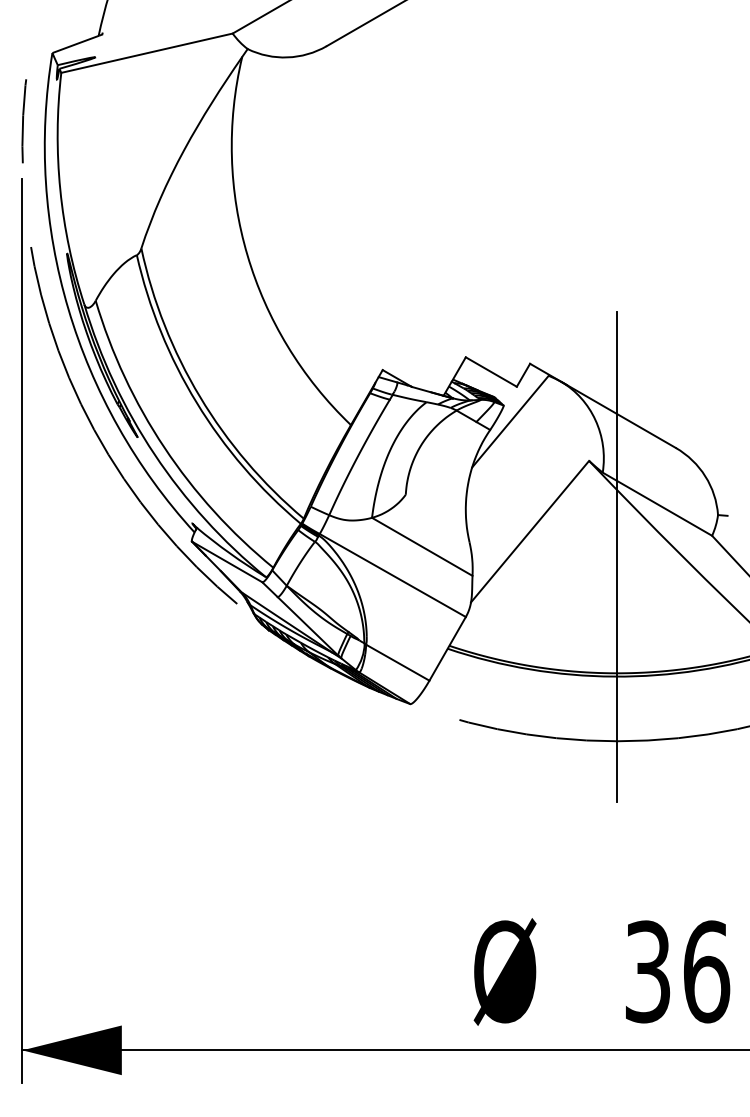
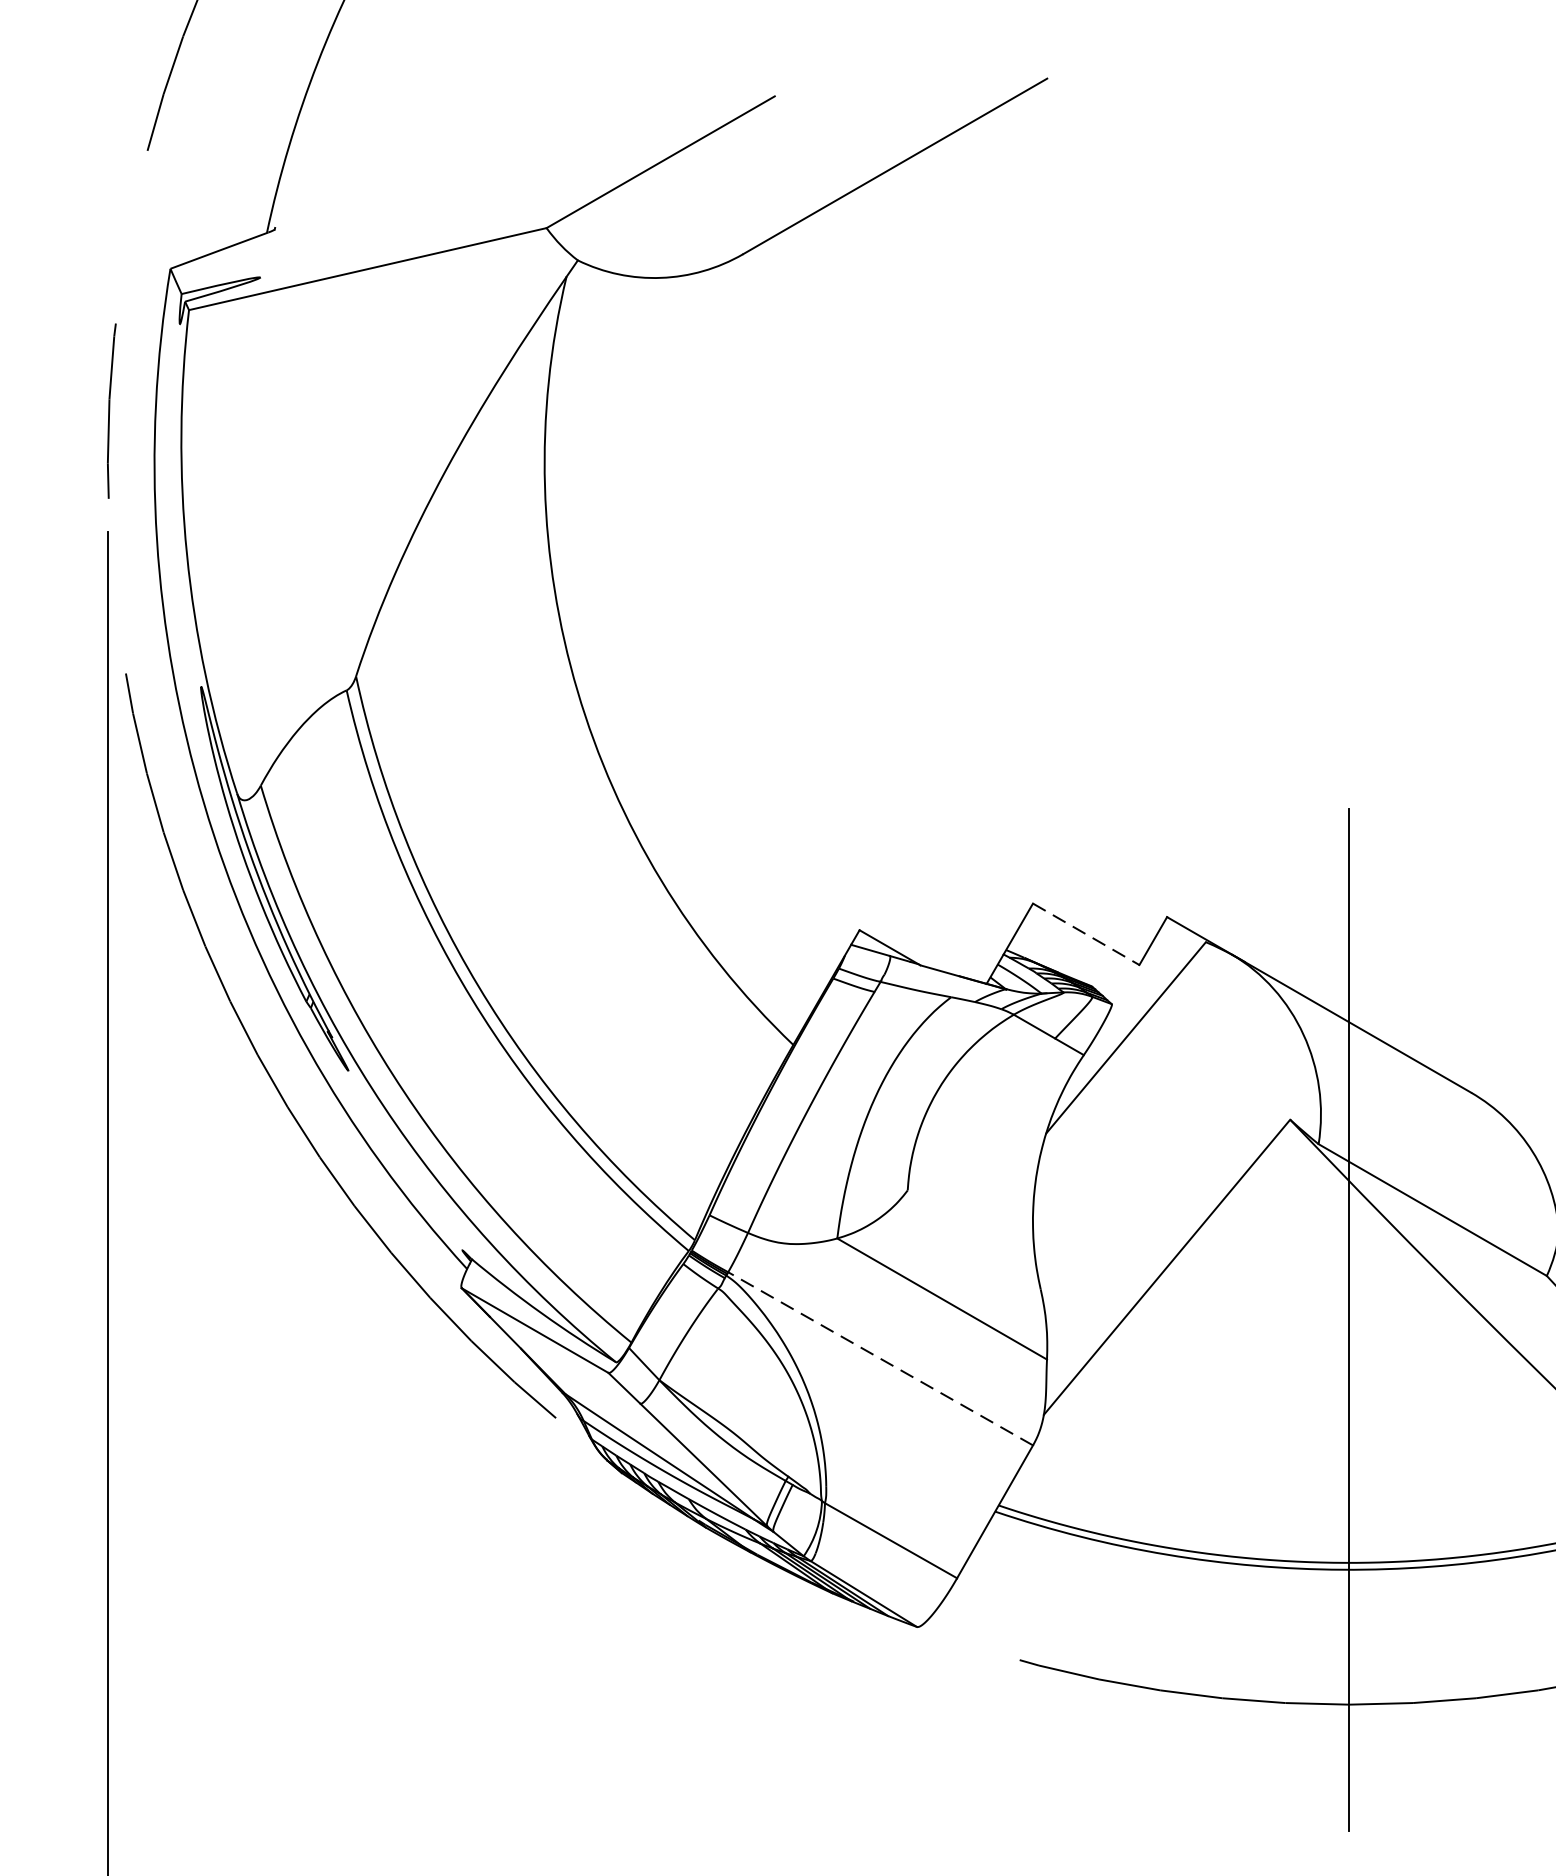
line: (491, 372) -> (1086, 935), solid -> dashed
line: (392, 575) -> (880, 1358), solid -> dashed

